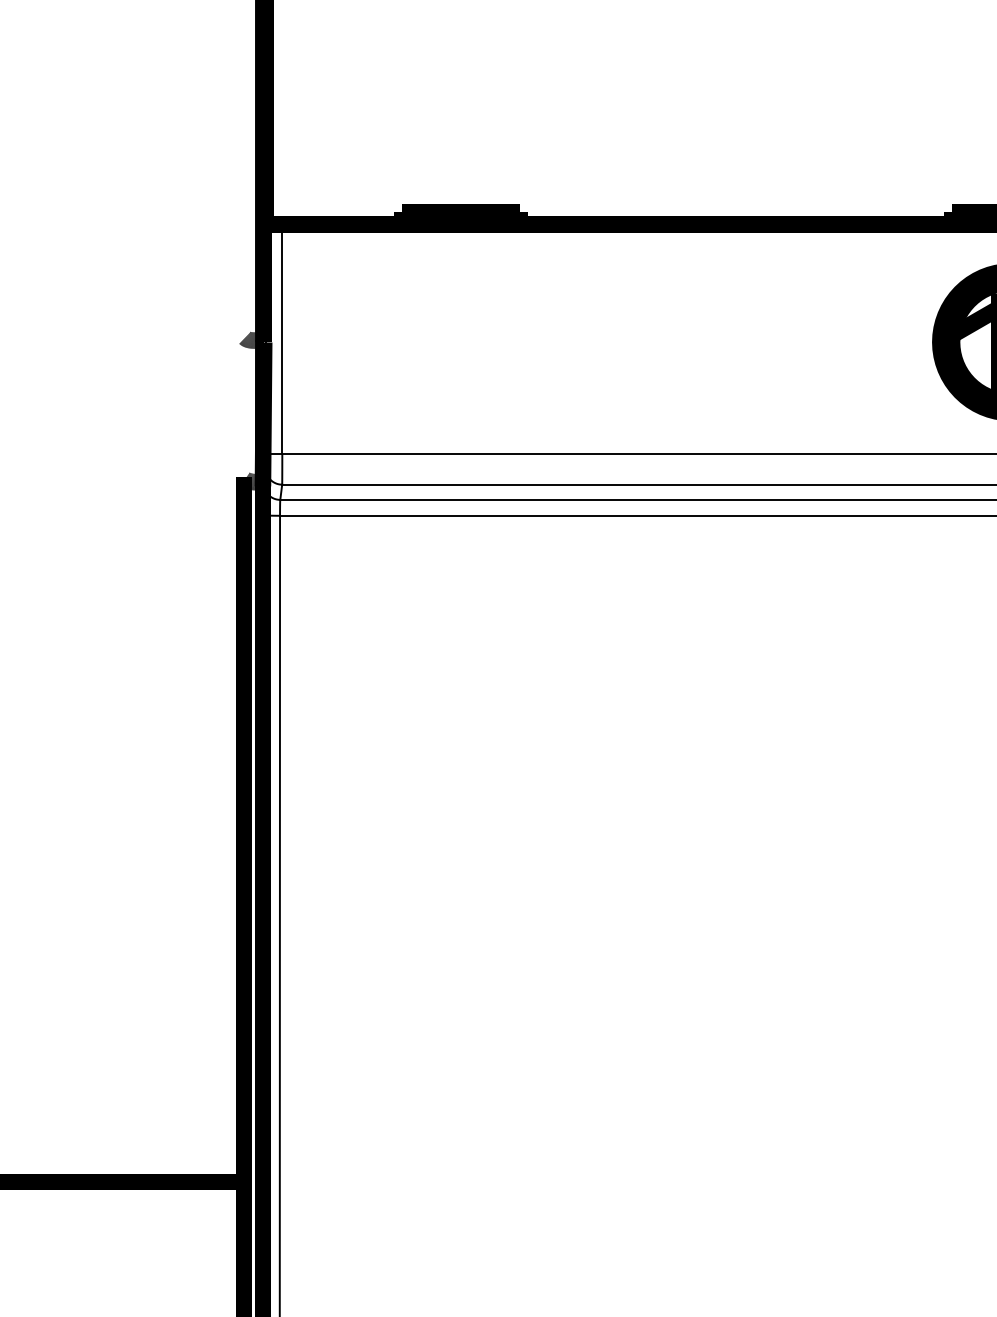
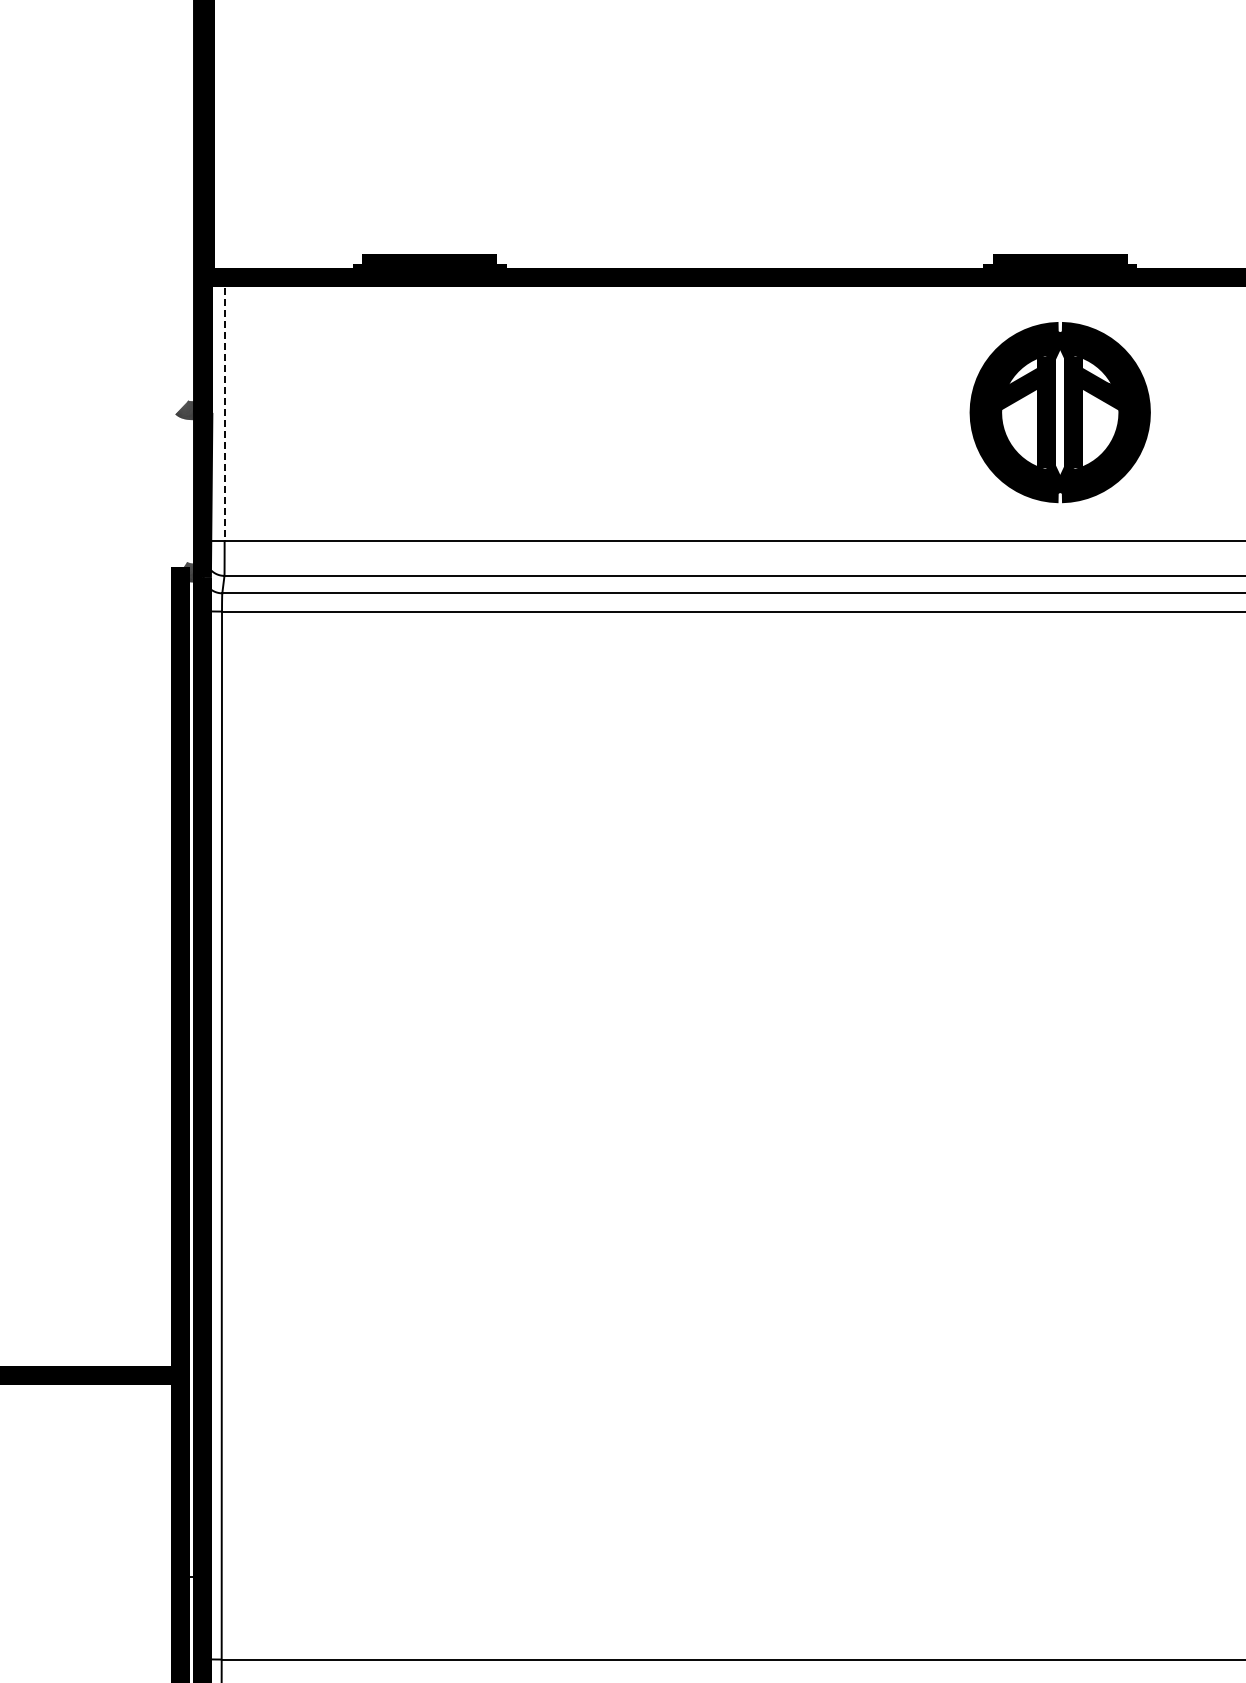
line: (282, 339) -> (224, 409), solid -> dashed

